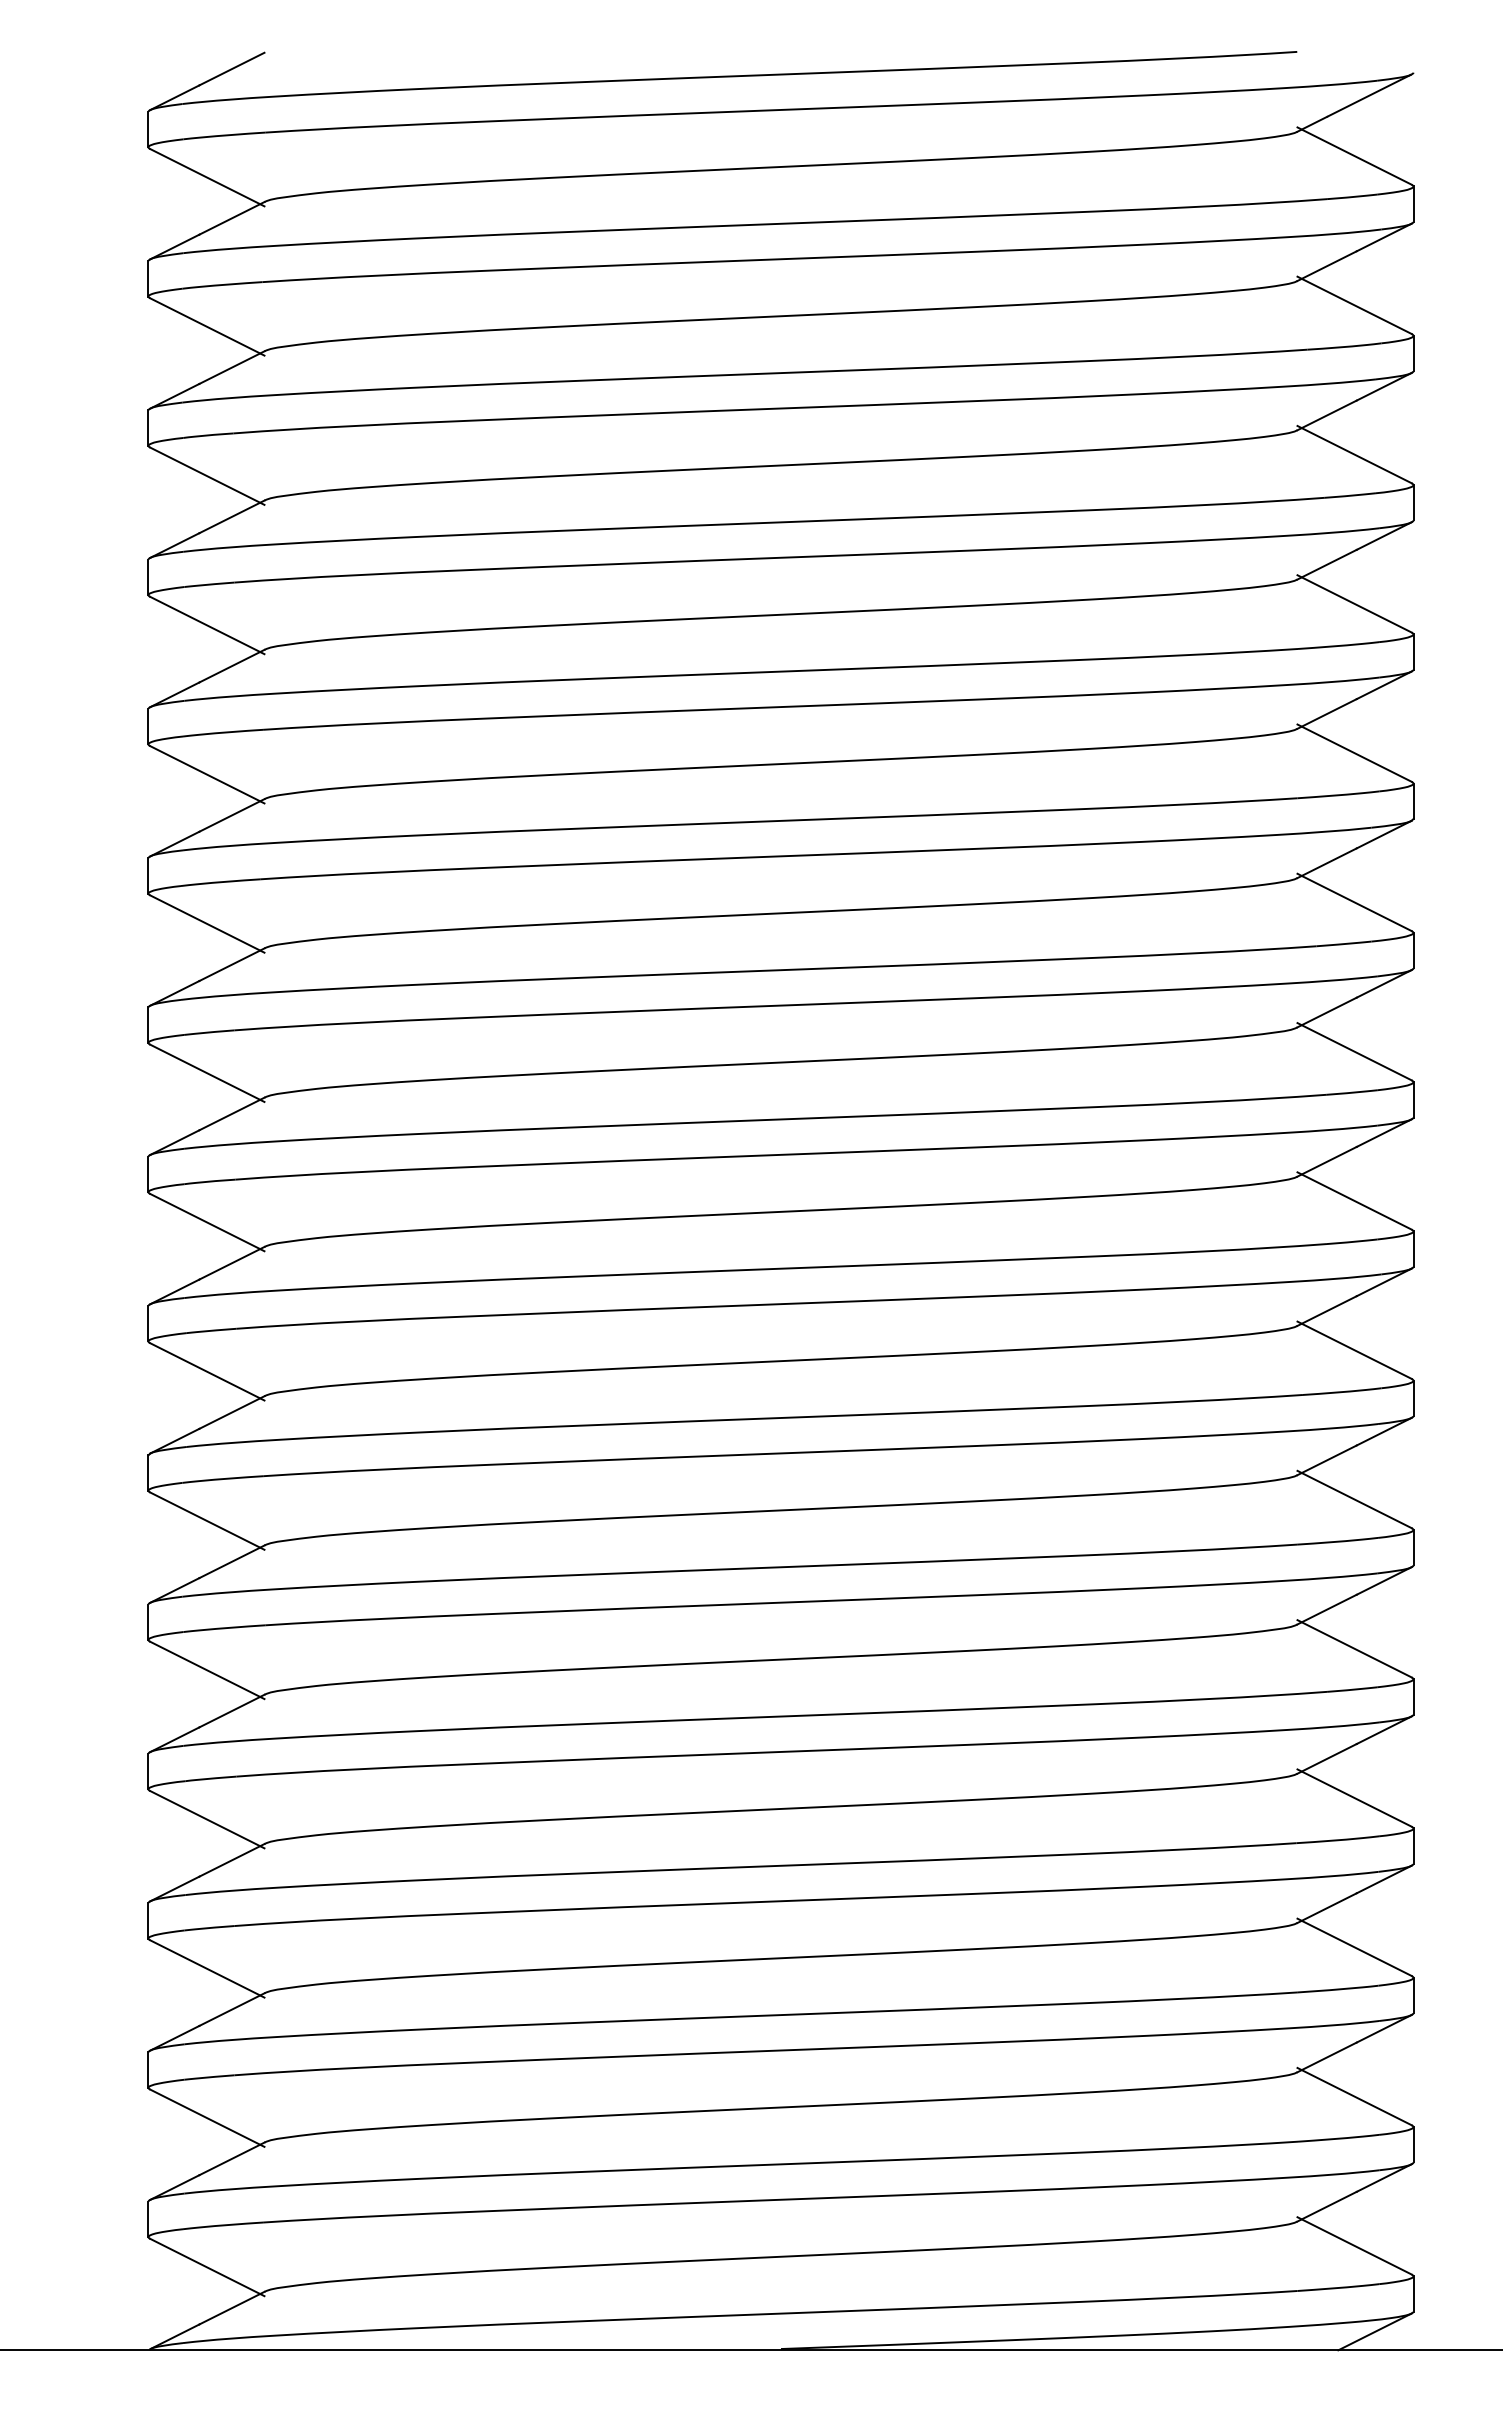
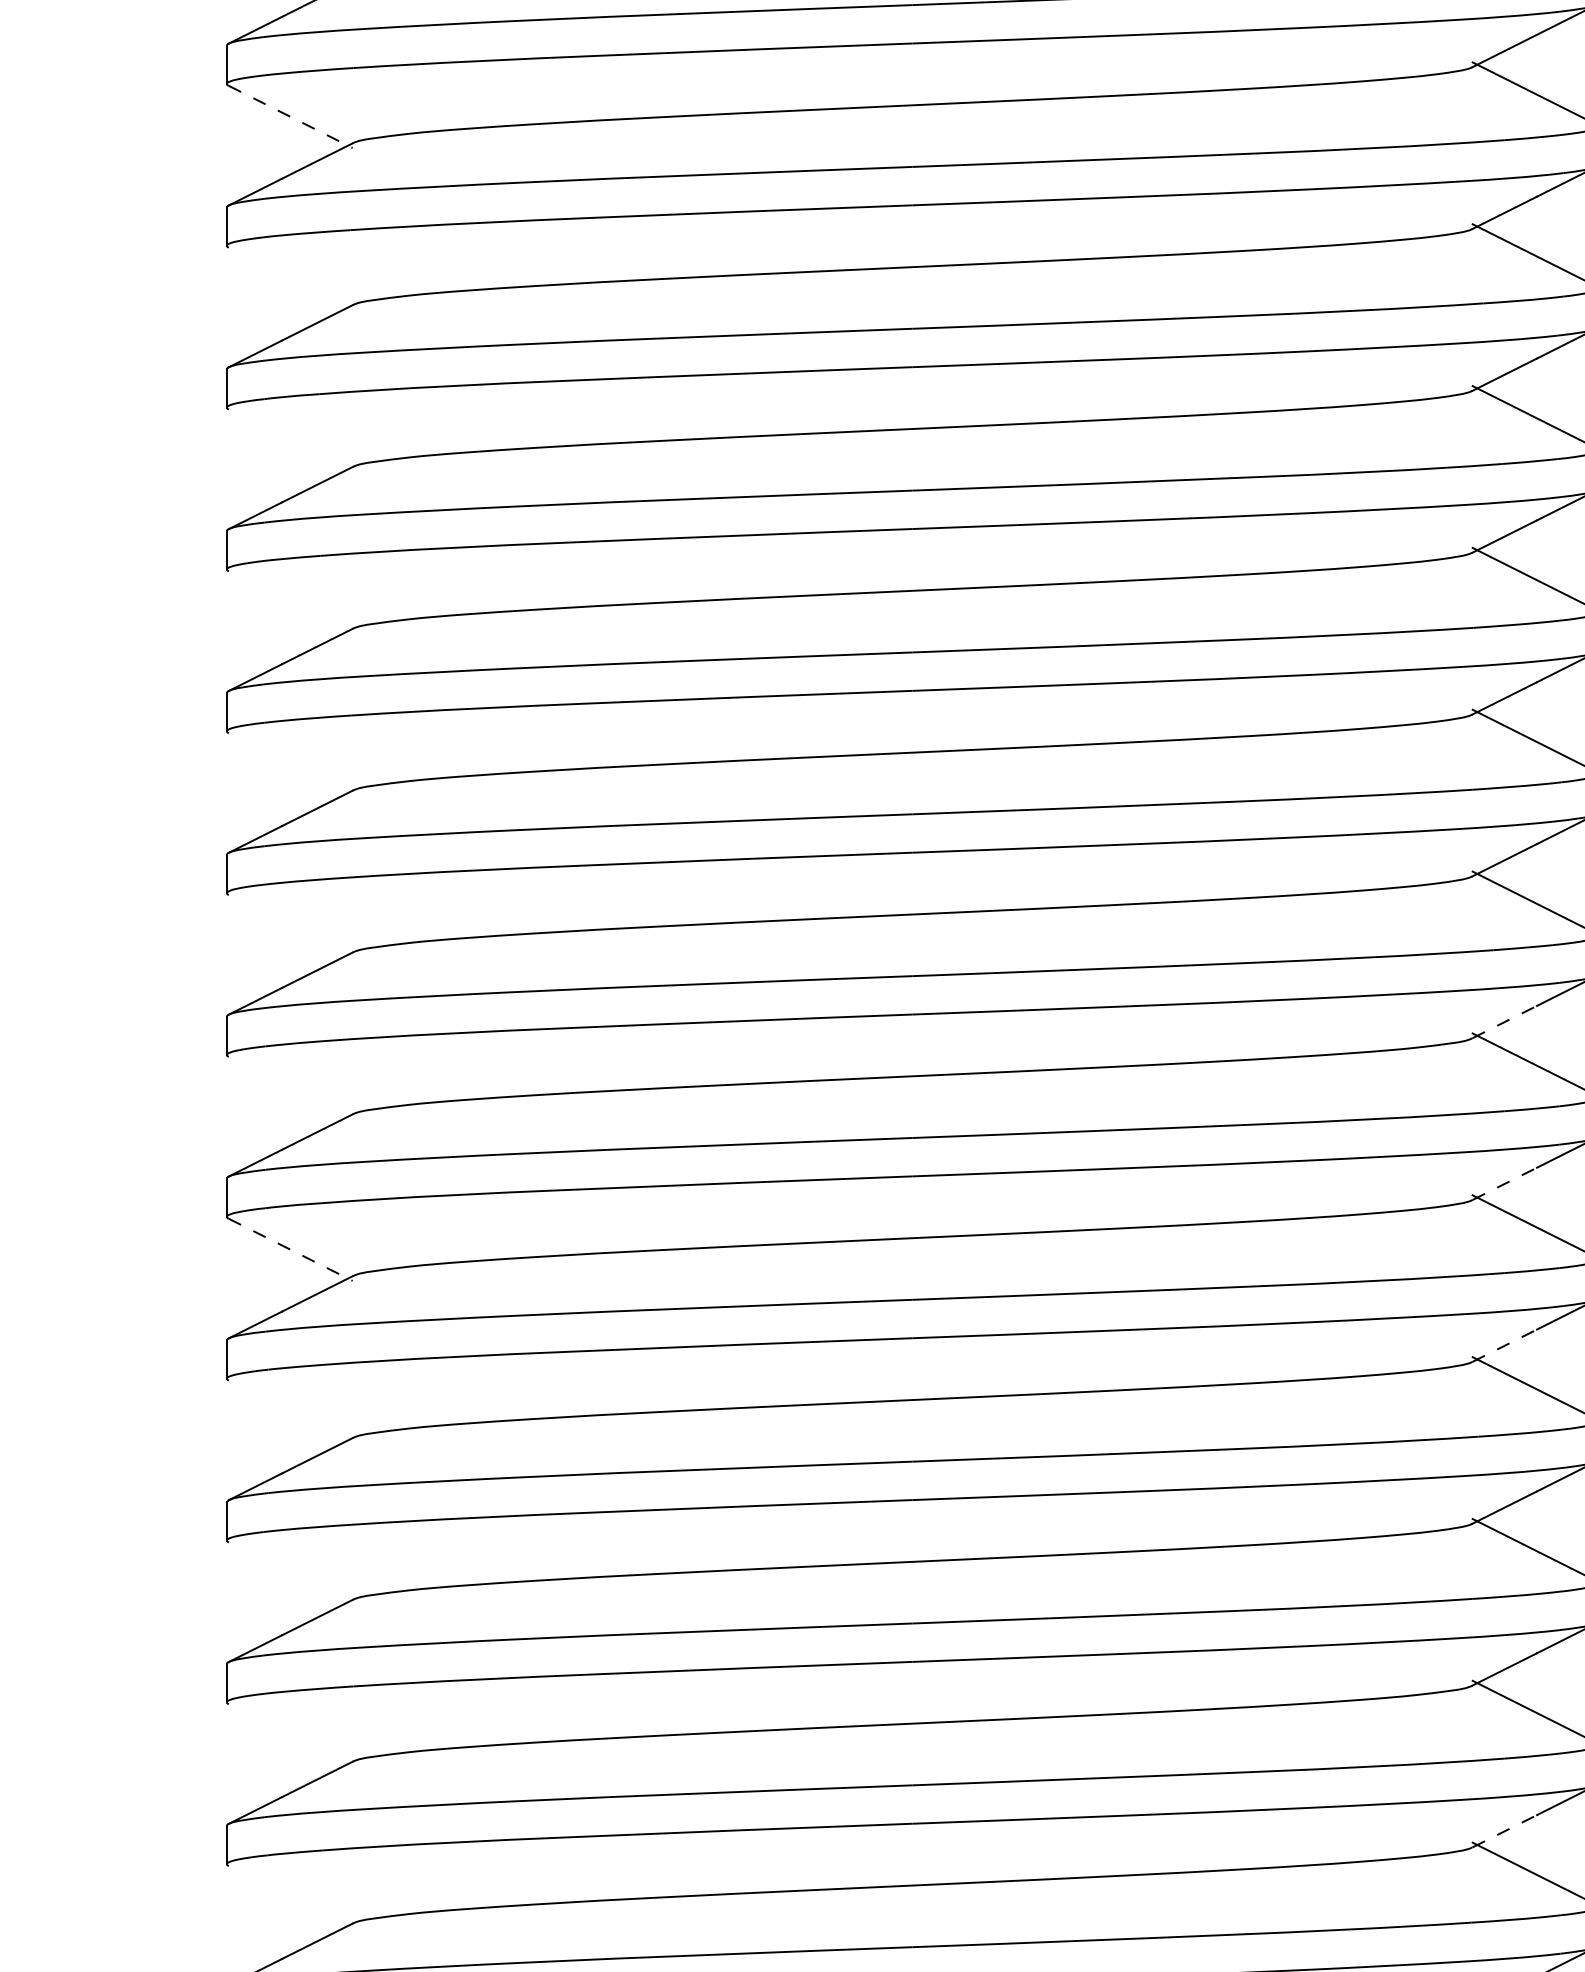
line: (207, 177) -> (290, 116), solid -> dashed
line: (207, 326) -> (290, 278), removed
line: (207, 475) -> (290, 439), removed
line: (207, 625) -> (290, 602), removed
line: (207, 774) -> (290, 763), removed
line: (207, 923) -> (290, 925), removed
line: (1327, 1012) -> (1505, 1022), solid -> dashed
line: (207, 1072) -> (290, 1087), removed
line: (1327, 1161) -> (1505, 1183), solid -> dashed
line: (207, 1222) -> (290, 1249), solid -> dashed
line: (1327, 1310) -> (1505, 1345), solid -> dashed
line: (207, 1371) -> (290, 1411), removed
line: (207, 1520) -> (290, 1572), removed
line: (207, 1670) -> (290, 1735), removed
line: (1327, 1758) -> (1505, 1830), solid -> dashed
line: (207, 1819) -> (290, 1896), removed

